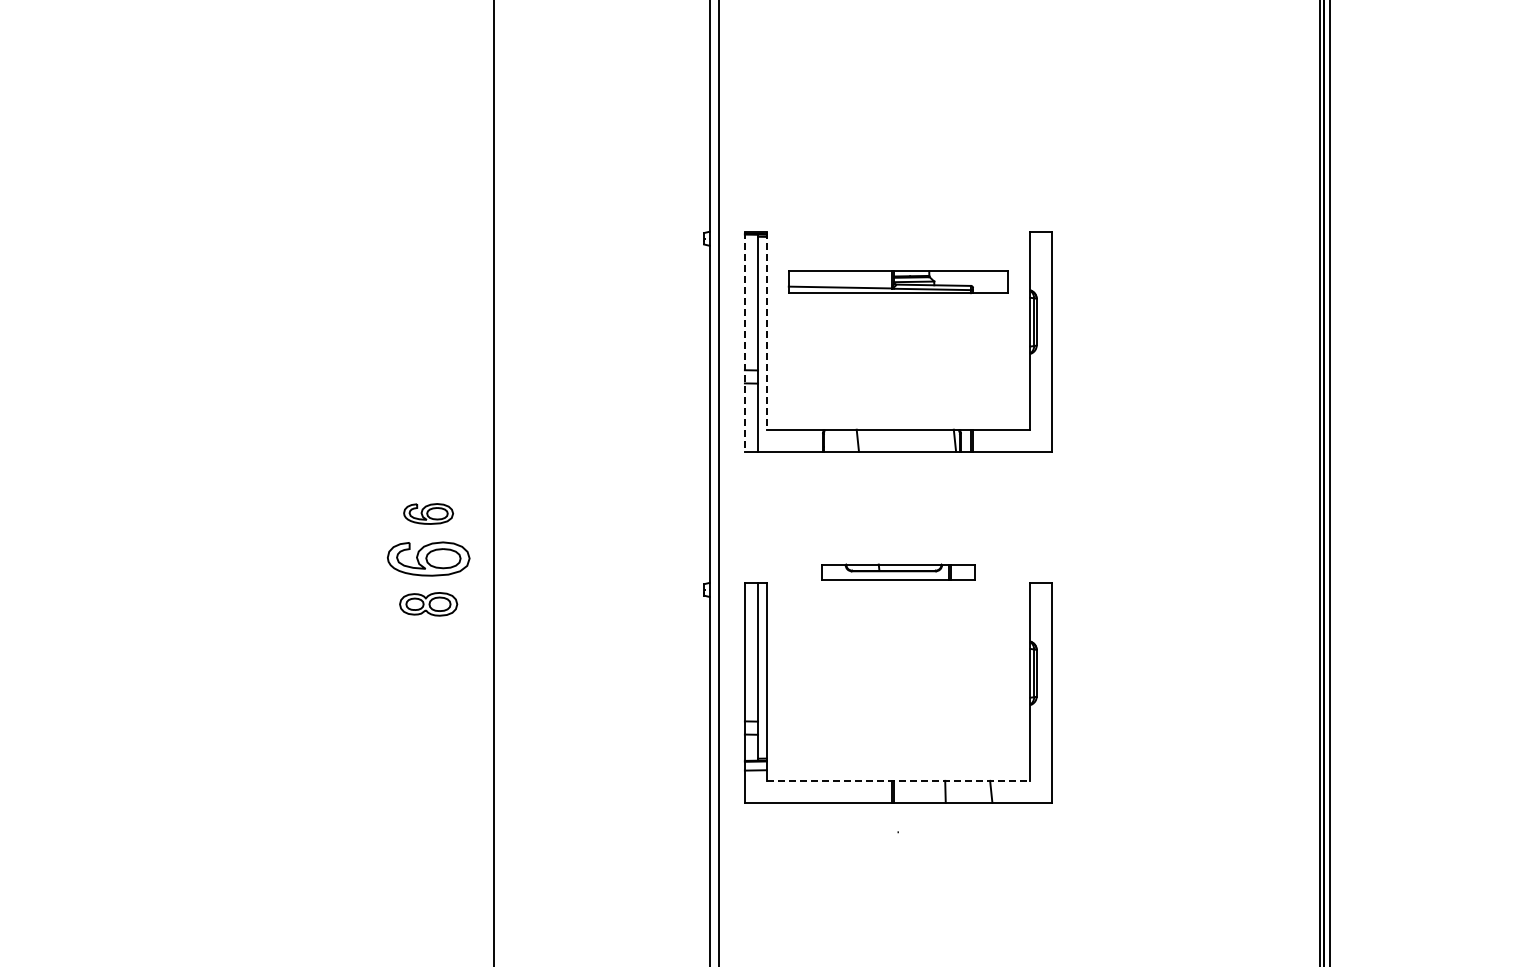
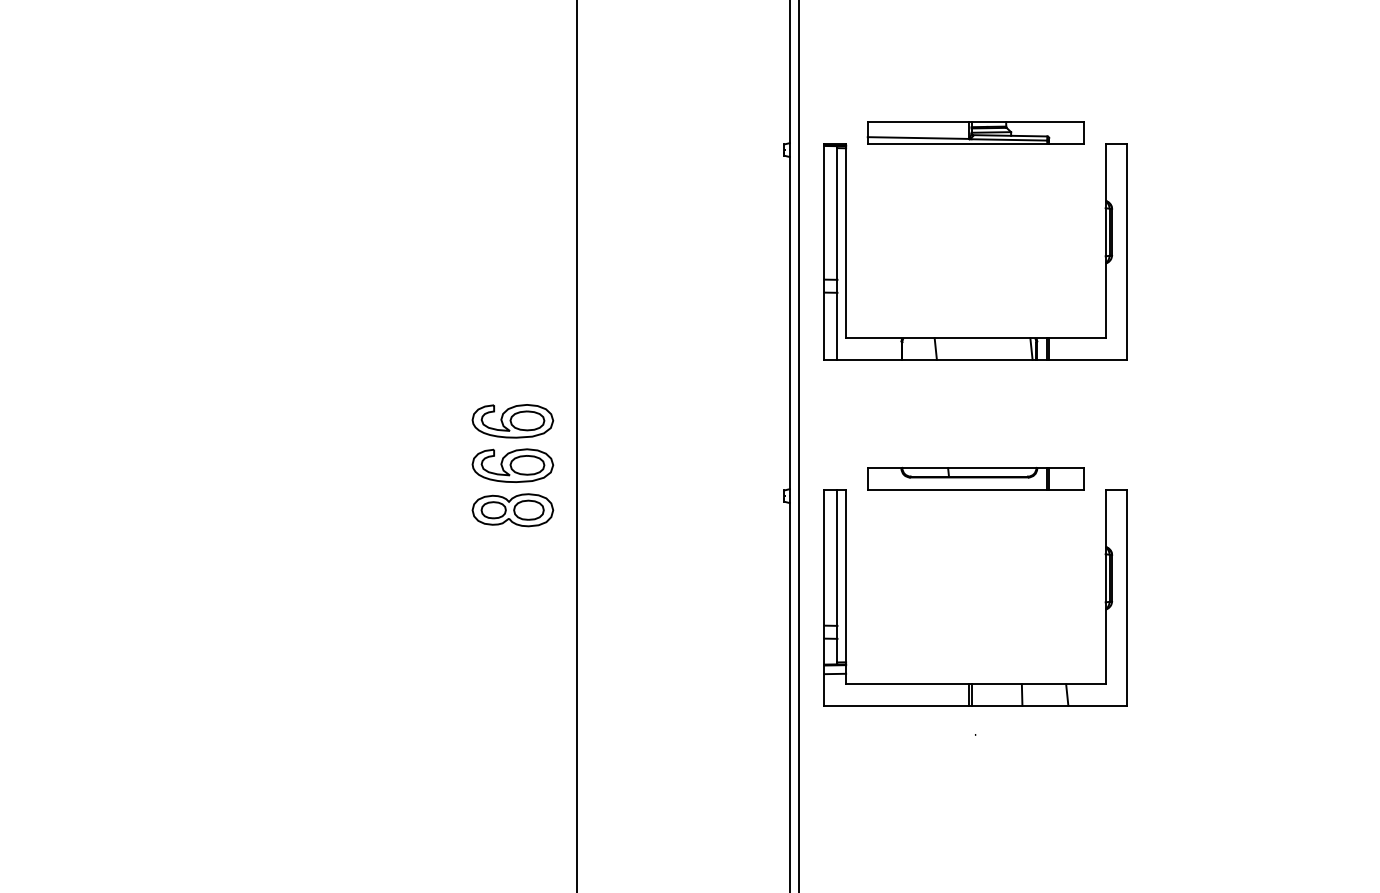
part: (897, 282) -> (974, 133), moved
line: (766, 330) -> (845, 240), dashed -> solid
line: (744, 341) -> (824, 251), dashed -> solid
part: (428, 513) -> (512, 420), size x1.67
part: (898, 571) -> (975, 477), size x1.43
part: (428, 604) -> (512, 510), size x1.43
line: (898, 780) -> (975, 683), dashed -> solid

